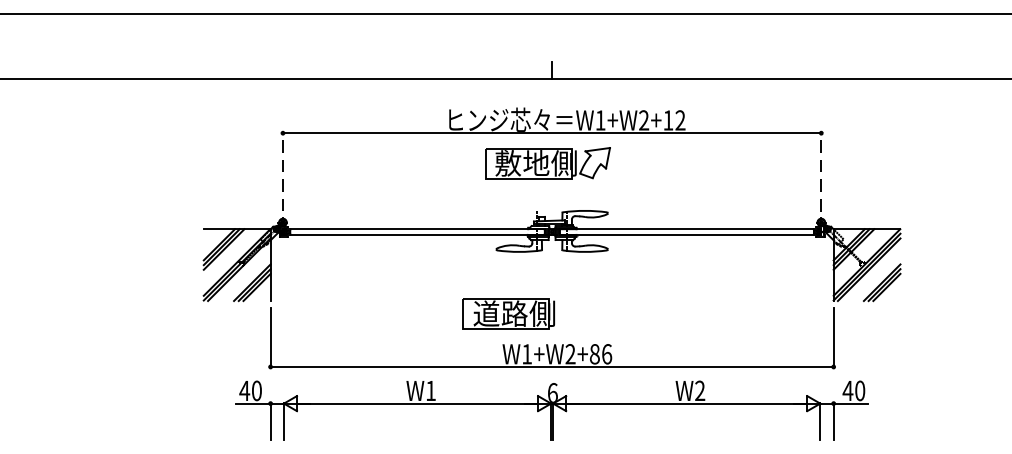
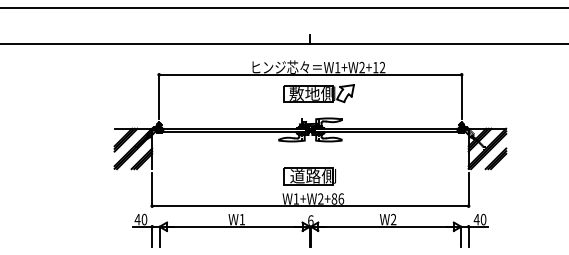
part: (546, 162) -> (318, 93), moved
line: (283, 171) -> (159, 96), dashed -> solid
line: (820, 171) -> (461, 96), dashed -> solid
part: (507, 314) -> (309, 176), moved

